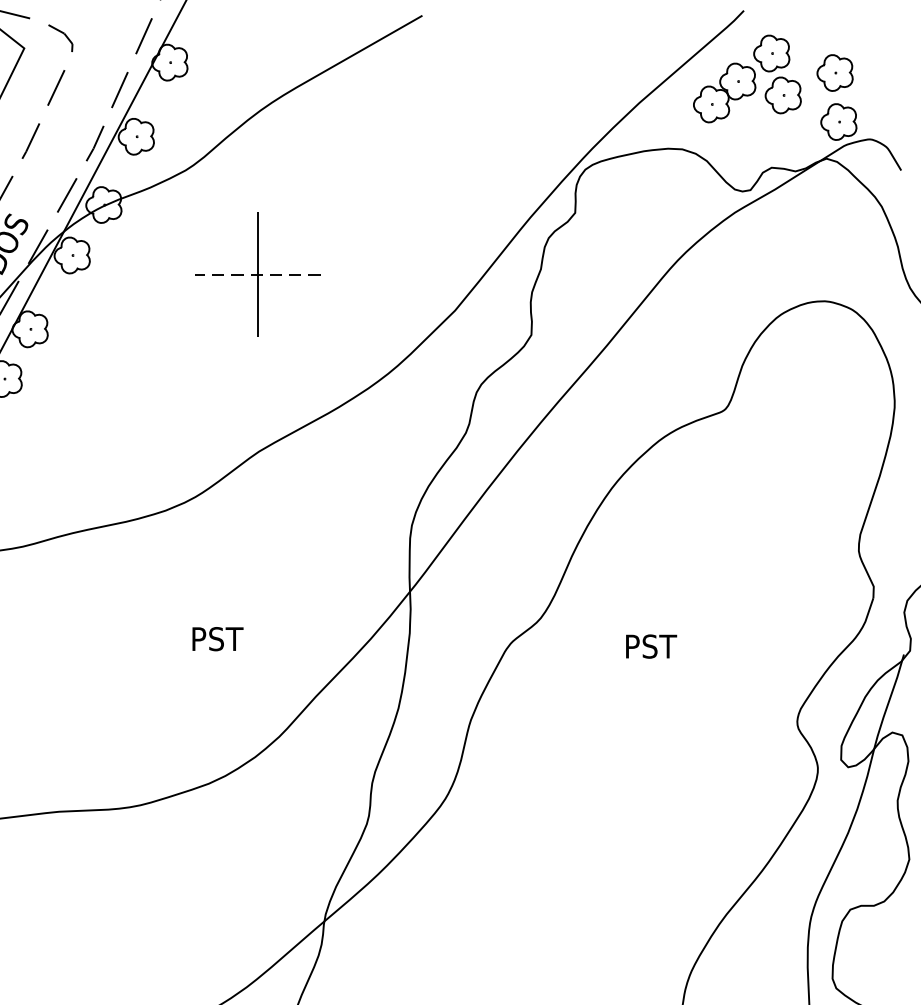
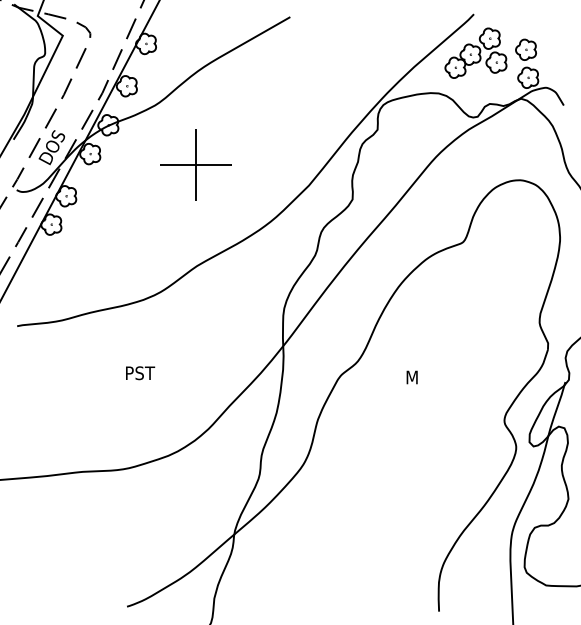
line: (258, 273) -> (196, 164), dashed -> solid
text: (217, 639) -> (140, 373), moved
text: (652, 646) -> (421, 377), PST -> M

